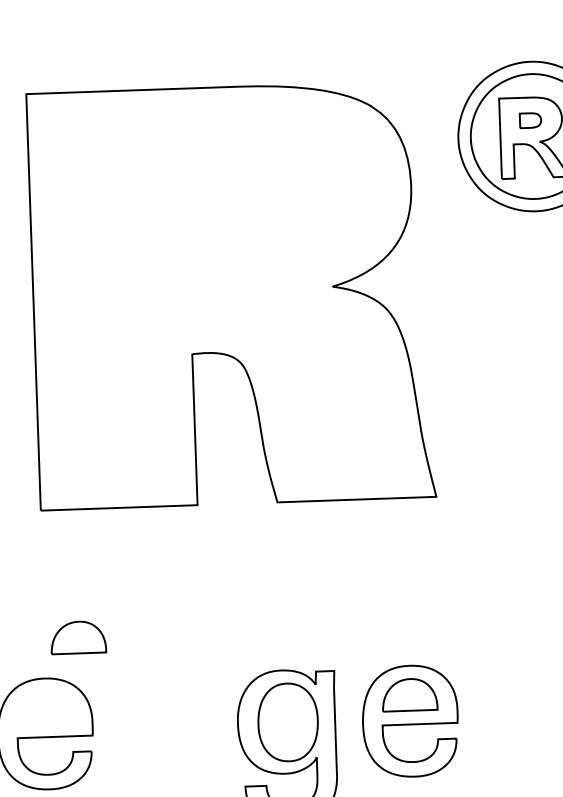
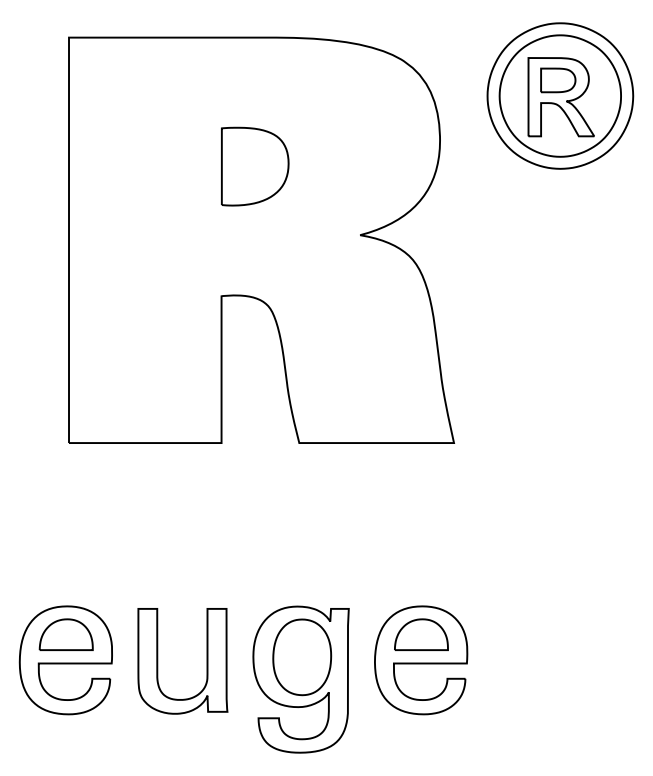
part: (530, 120) -> (558, 80), size x1.67
part: (222, 219) -> (255, 166), added
part: (77, 637) -> (65, 634), moved
part: (140, 731) -> (158, 661), added

